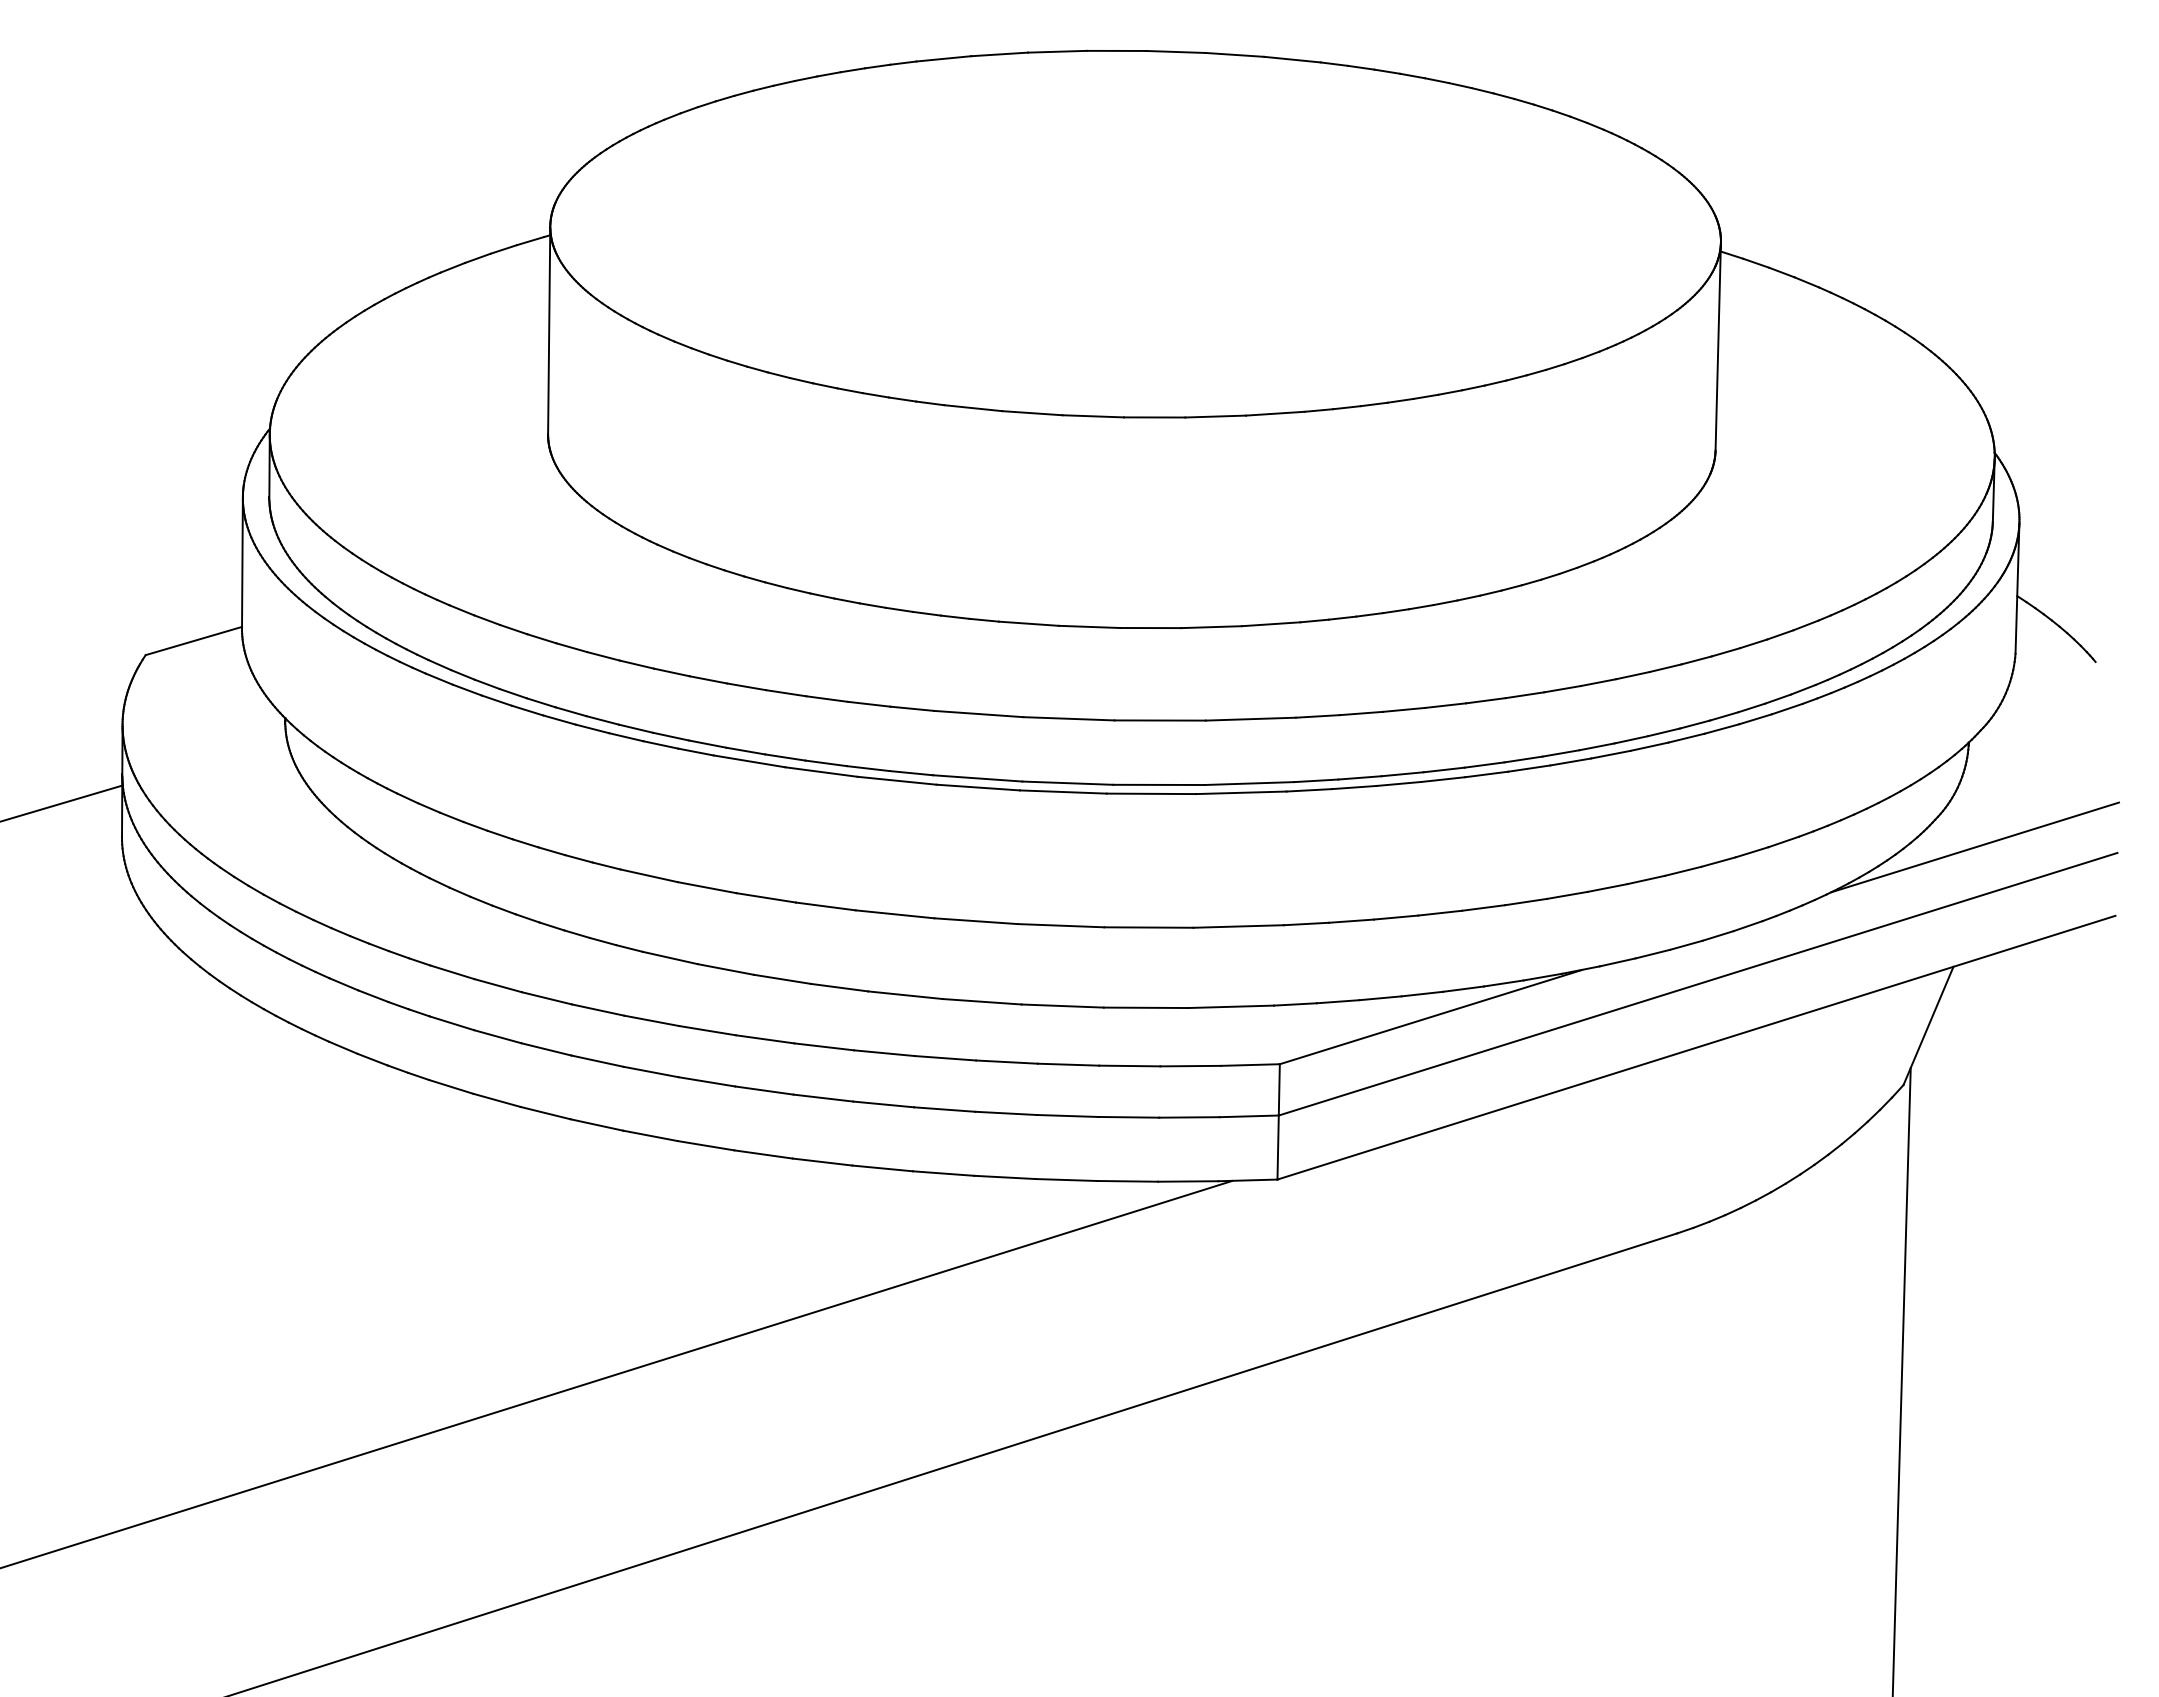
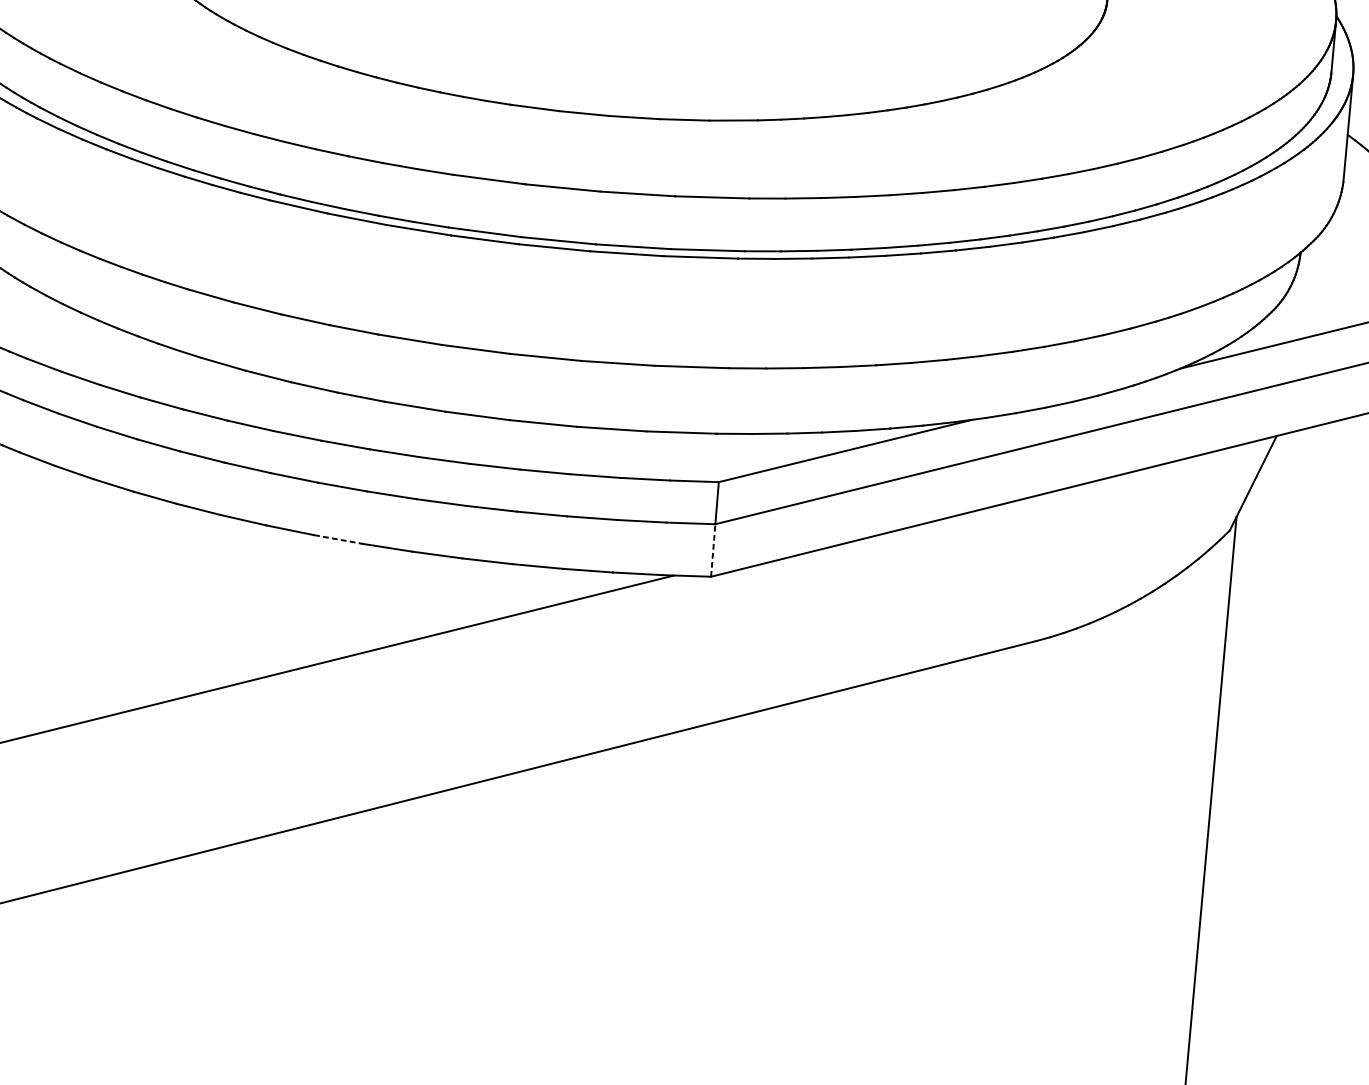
line: (1278, 1147) -> (713, 550), solid -> dashed
line: (823, 1162) -> (339, 539), solid -> dashed

